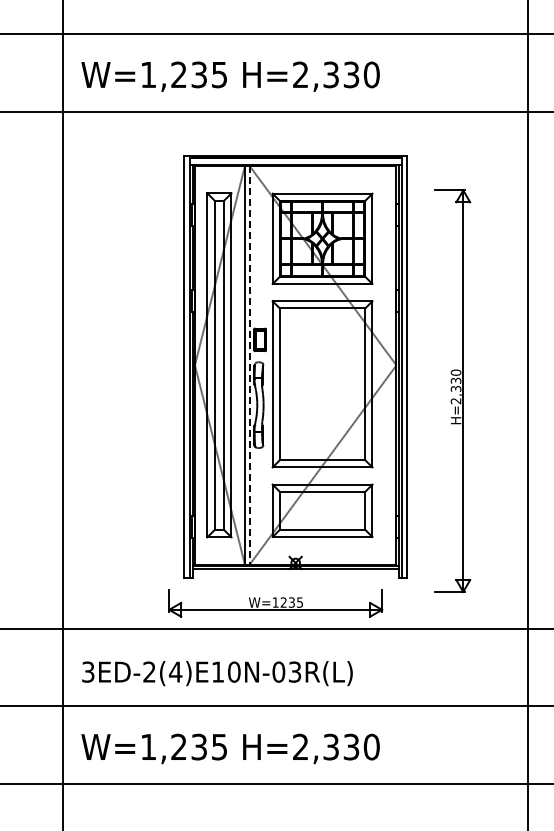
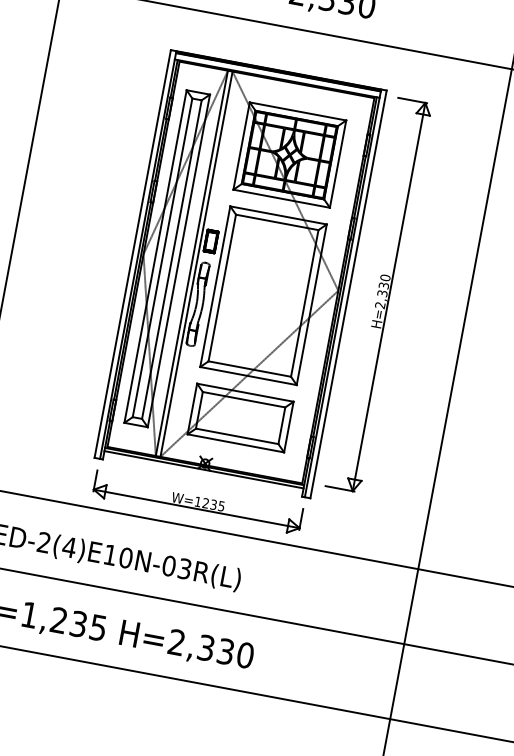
line: (249, 365) -> (196, 264), dashed -> solid
part: (452, 391) -> (378, 295), moved
part: (275, 603) -> (197, 502), moved

